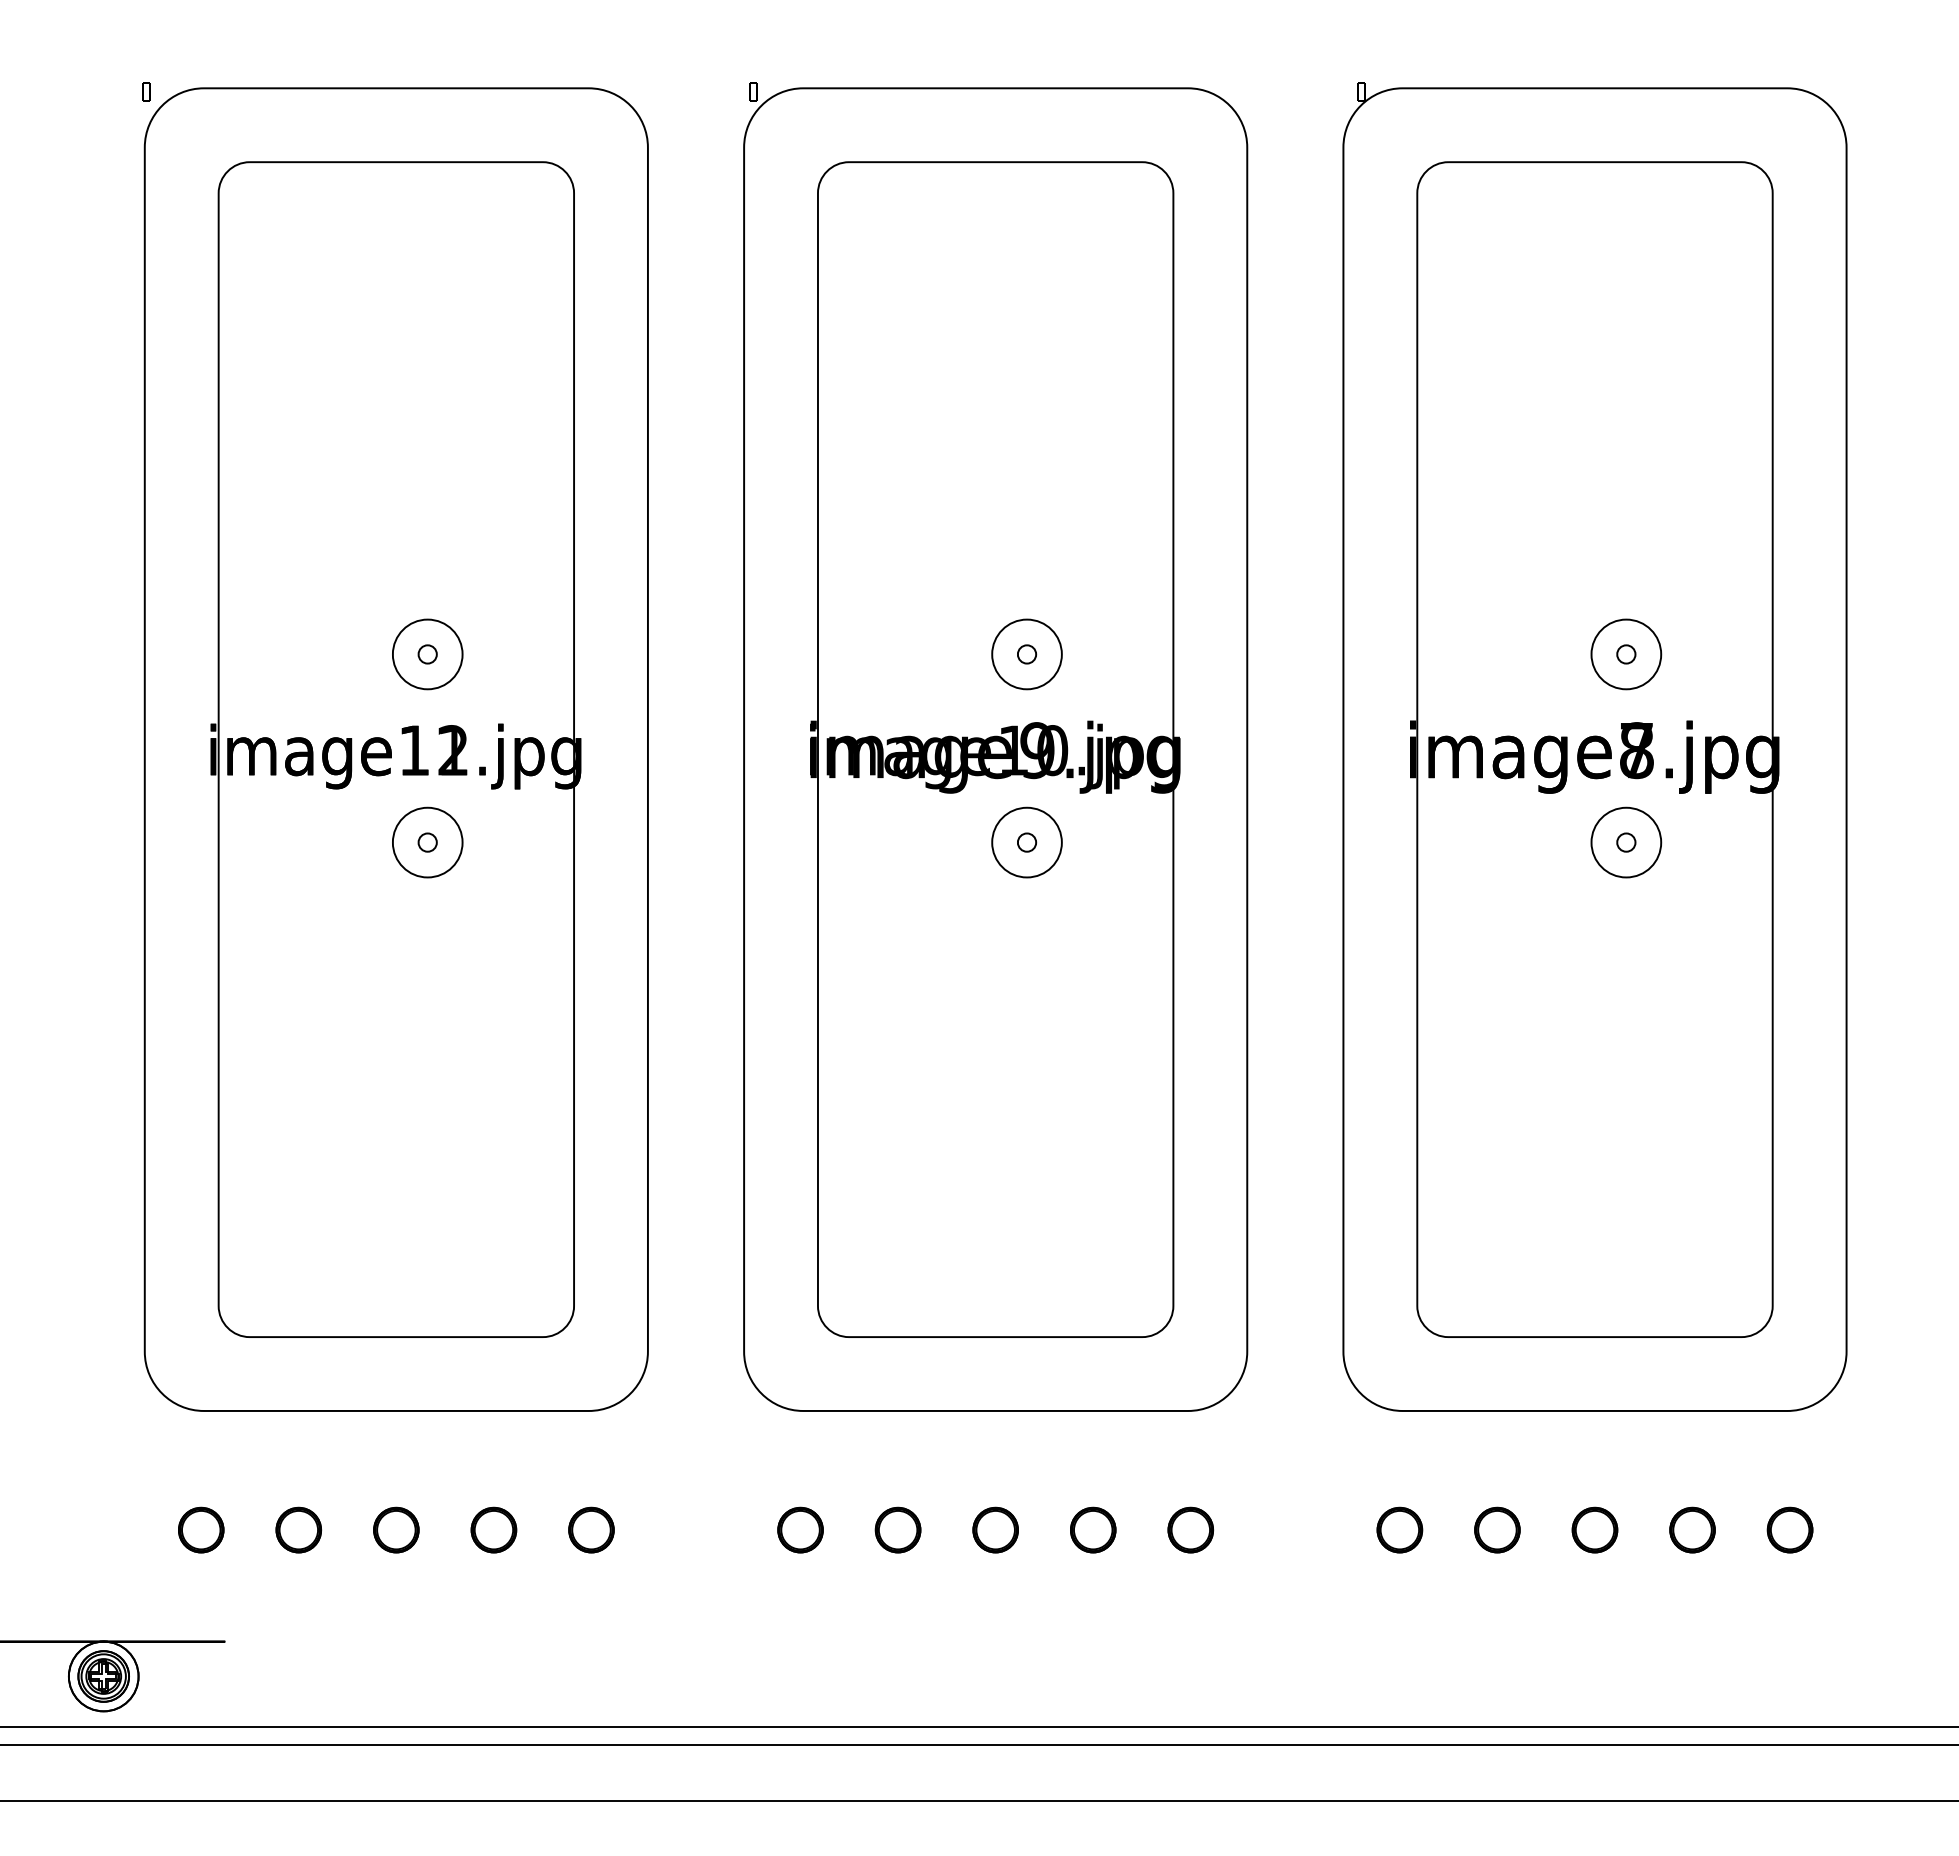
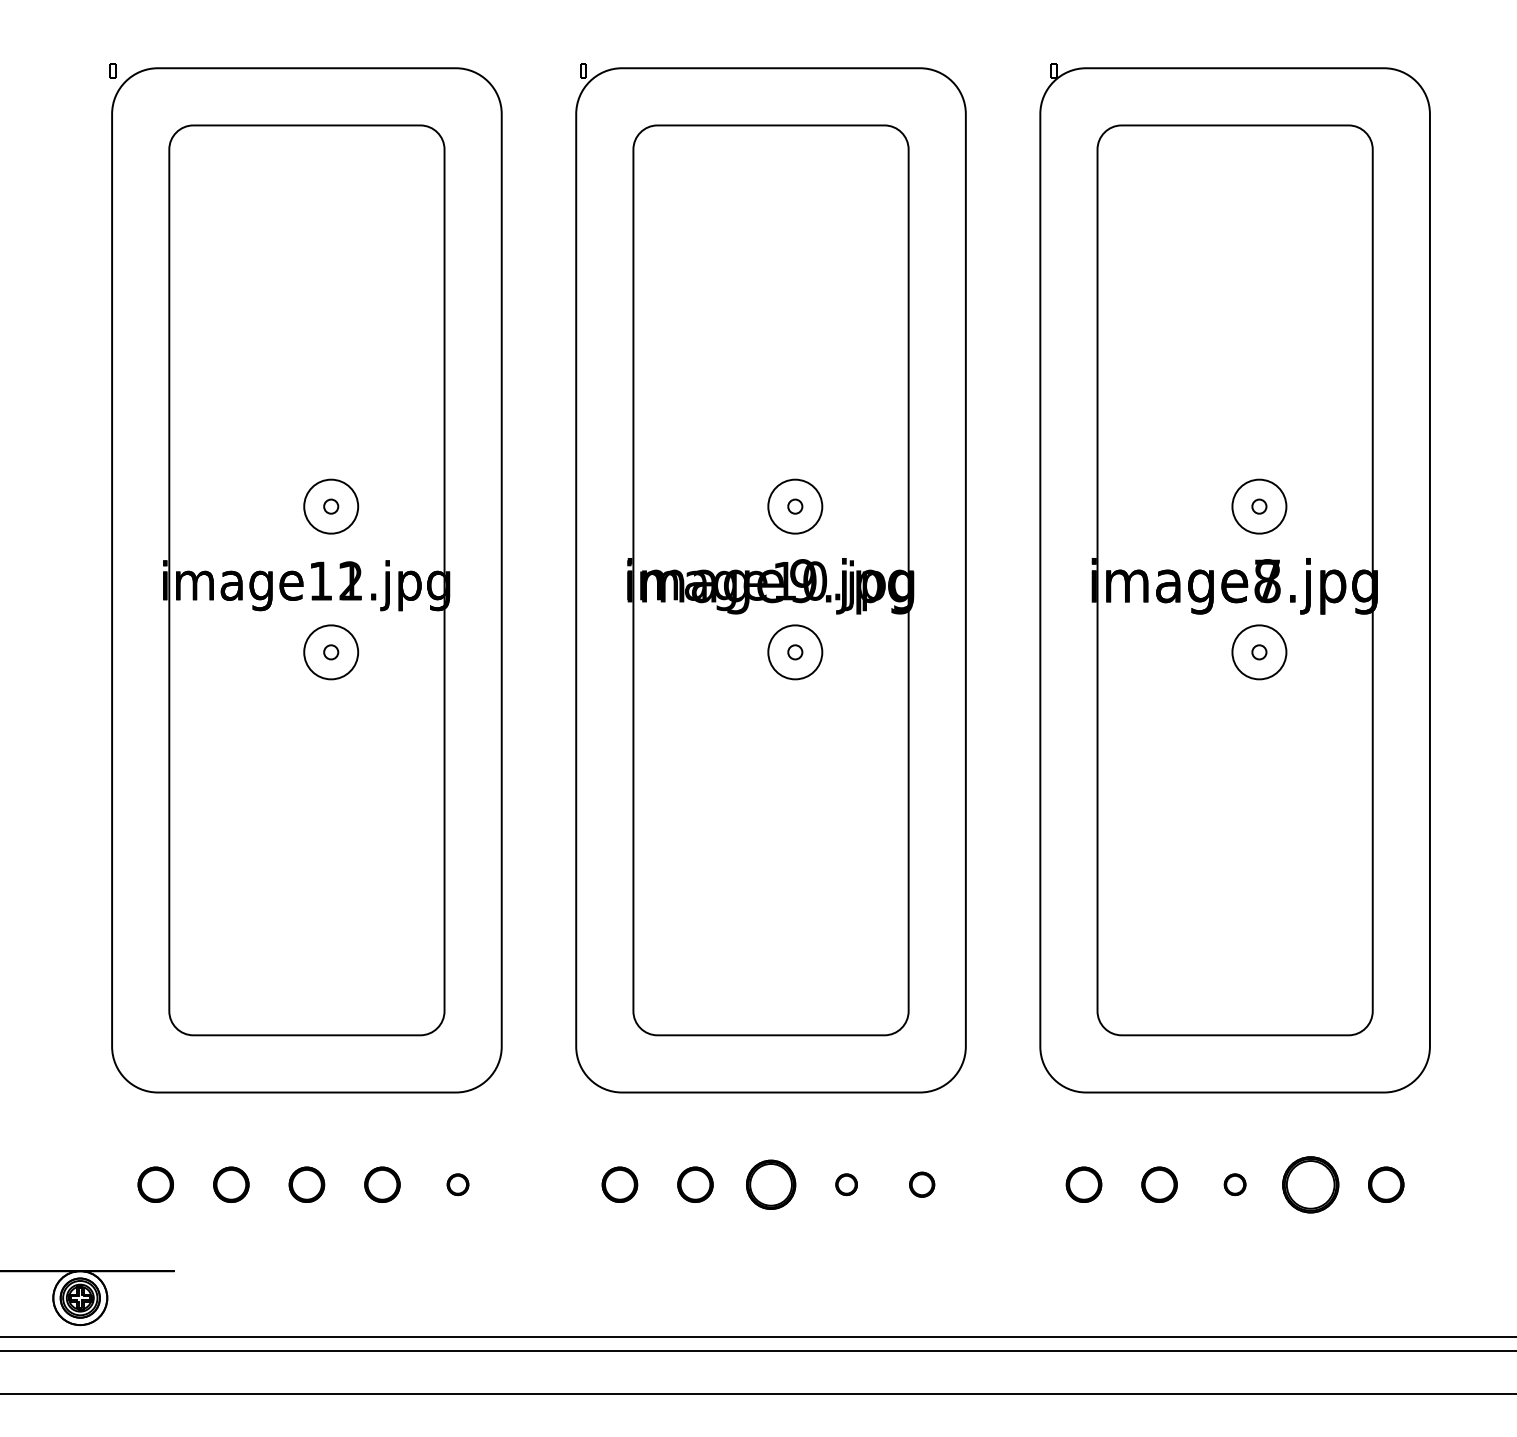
part: (591, 1529) -> (458, 1184), size x0.6
part: (995, 1529) -> (770, 1184), size x1.4
part: (1093, 1529) -> (846, 1184), size x0.6
part: (1190, 1529) -> (921, 1184), size x0.7
part: (1594, 1529) -> (1234, 1184), size x0.6
part: (1692, 1529) -> (1310, 1184), size x1.6

